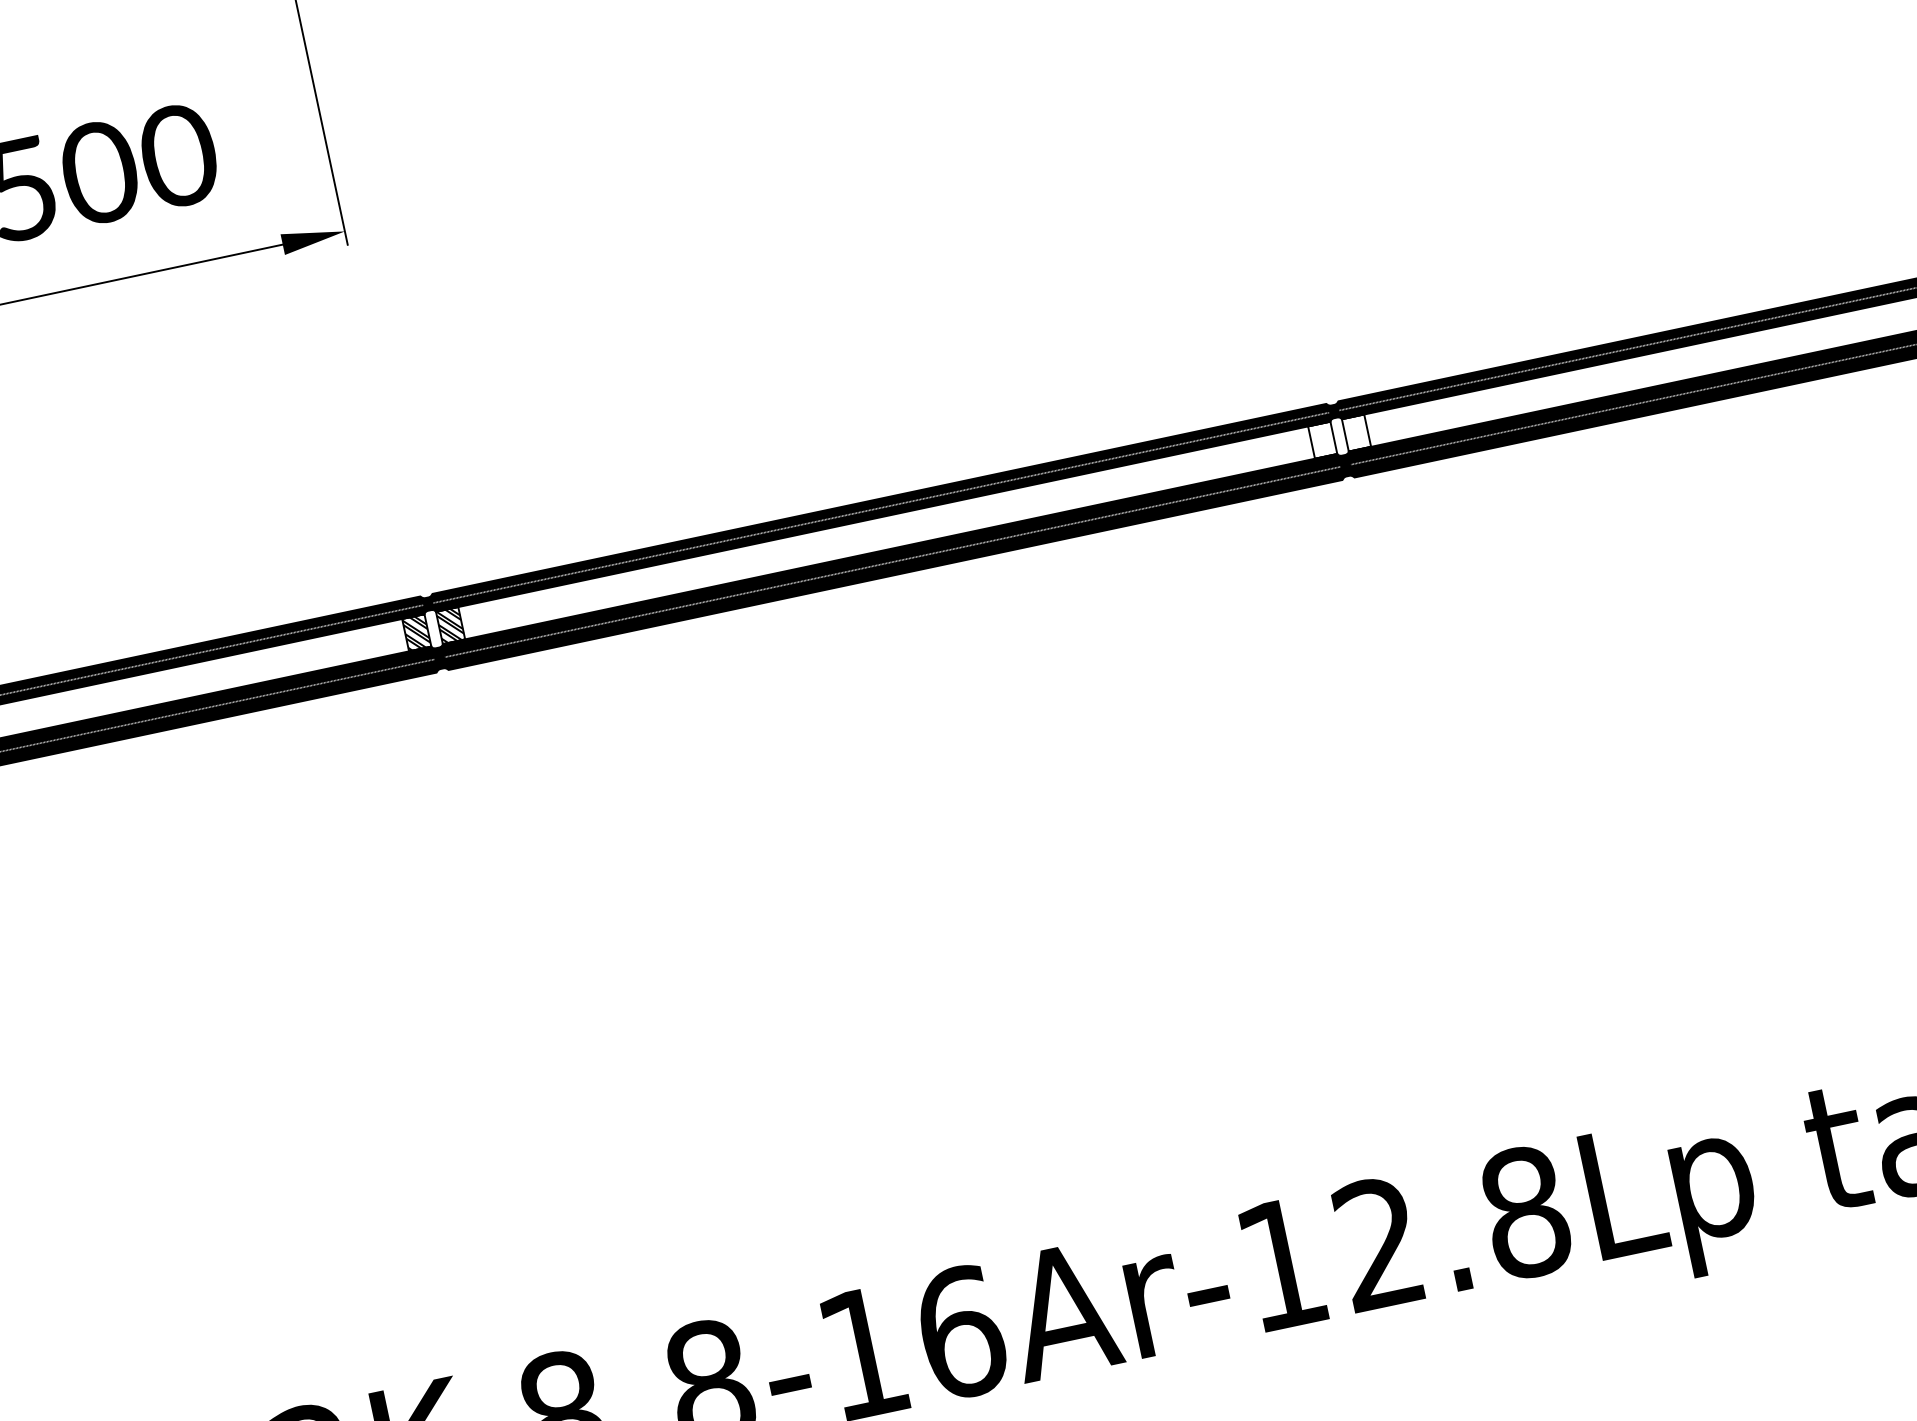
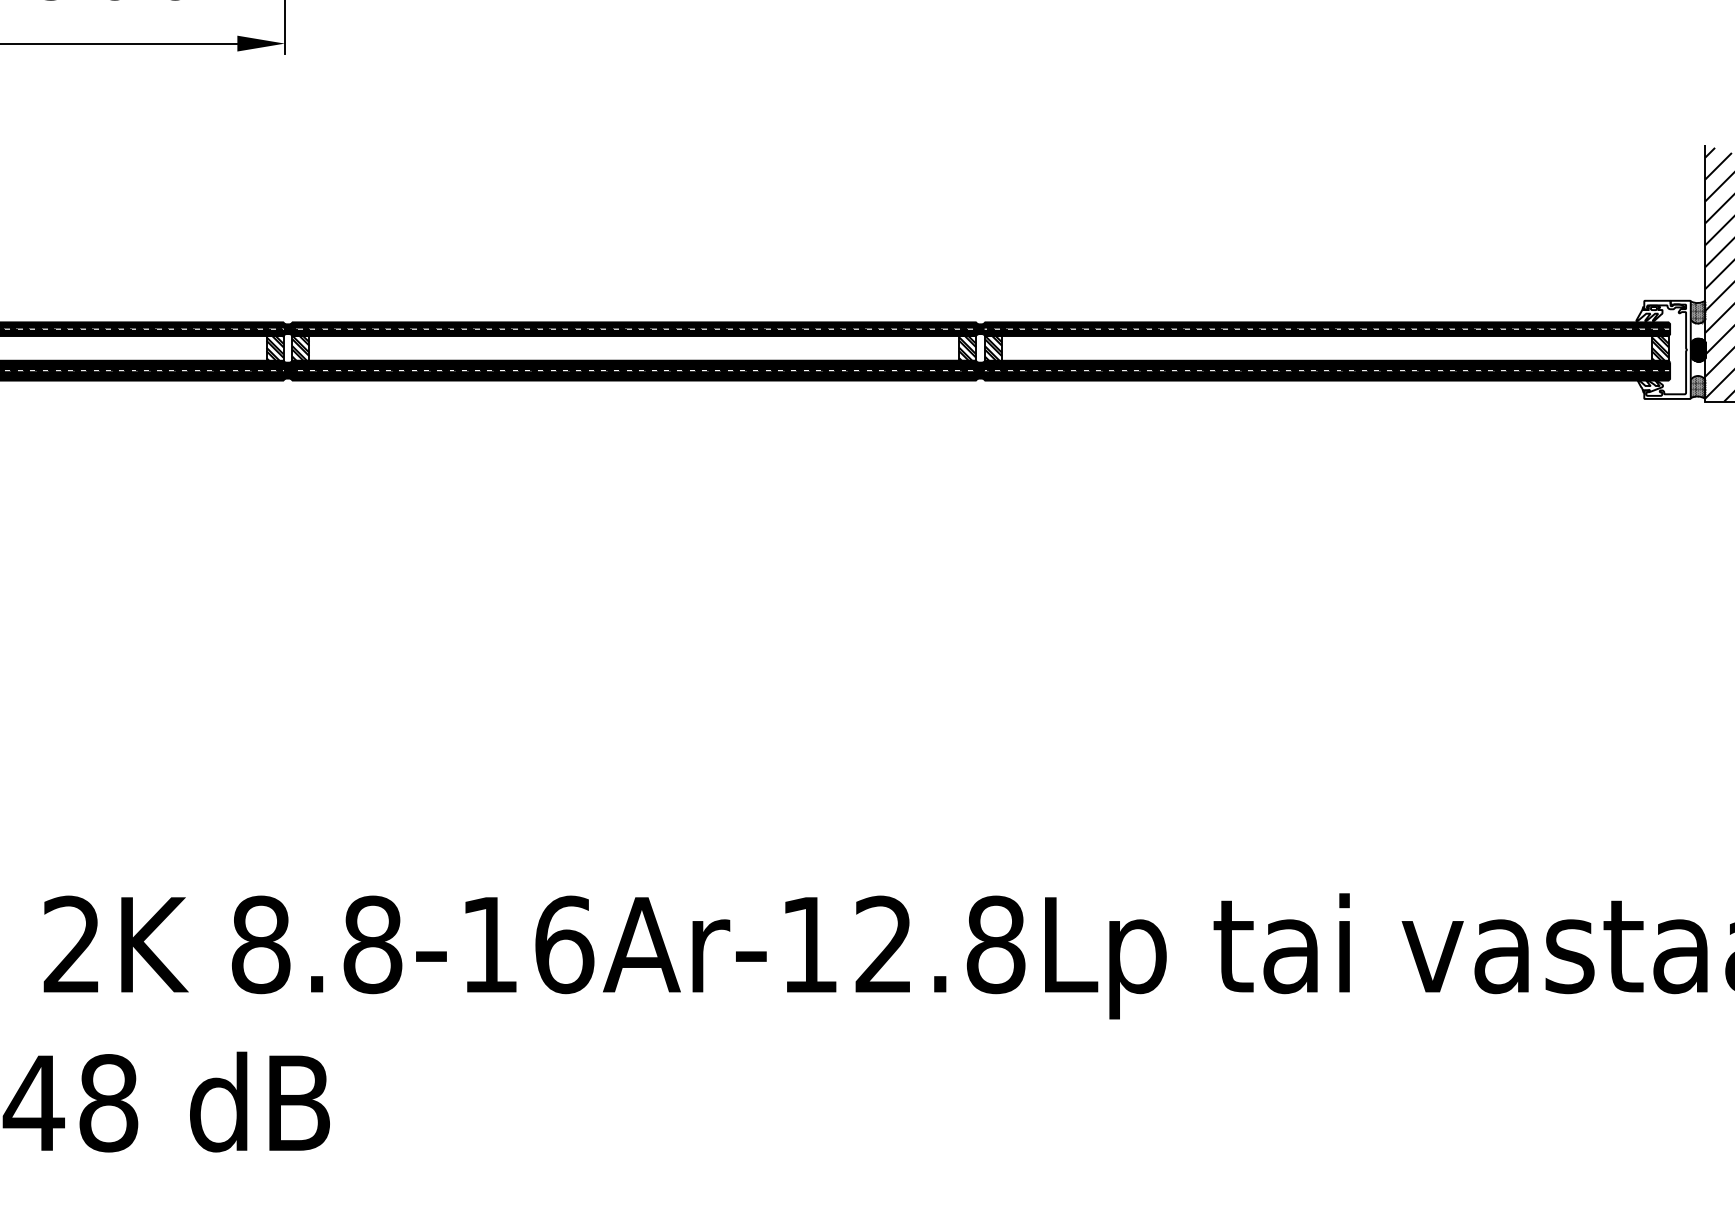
hatch: (1356, 431) -> (993, 347), added
hatch: (1322, 439) -> (967, 347), added

